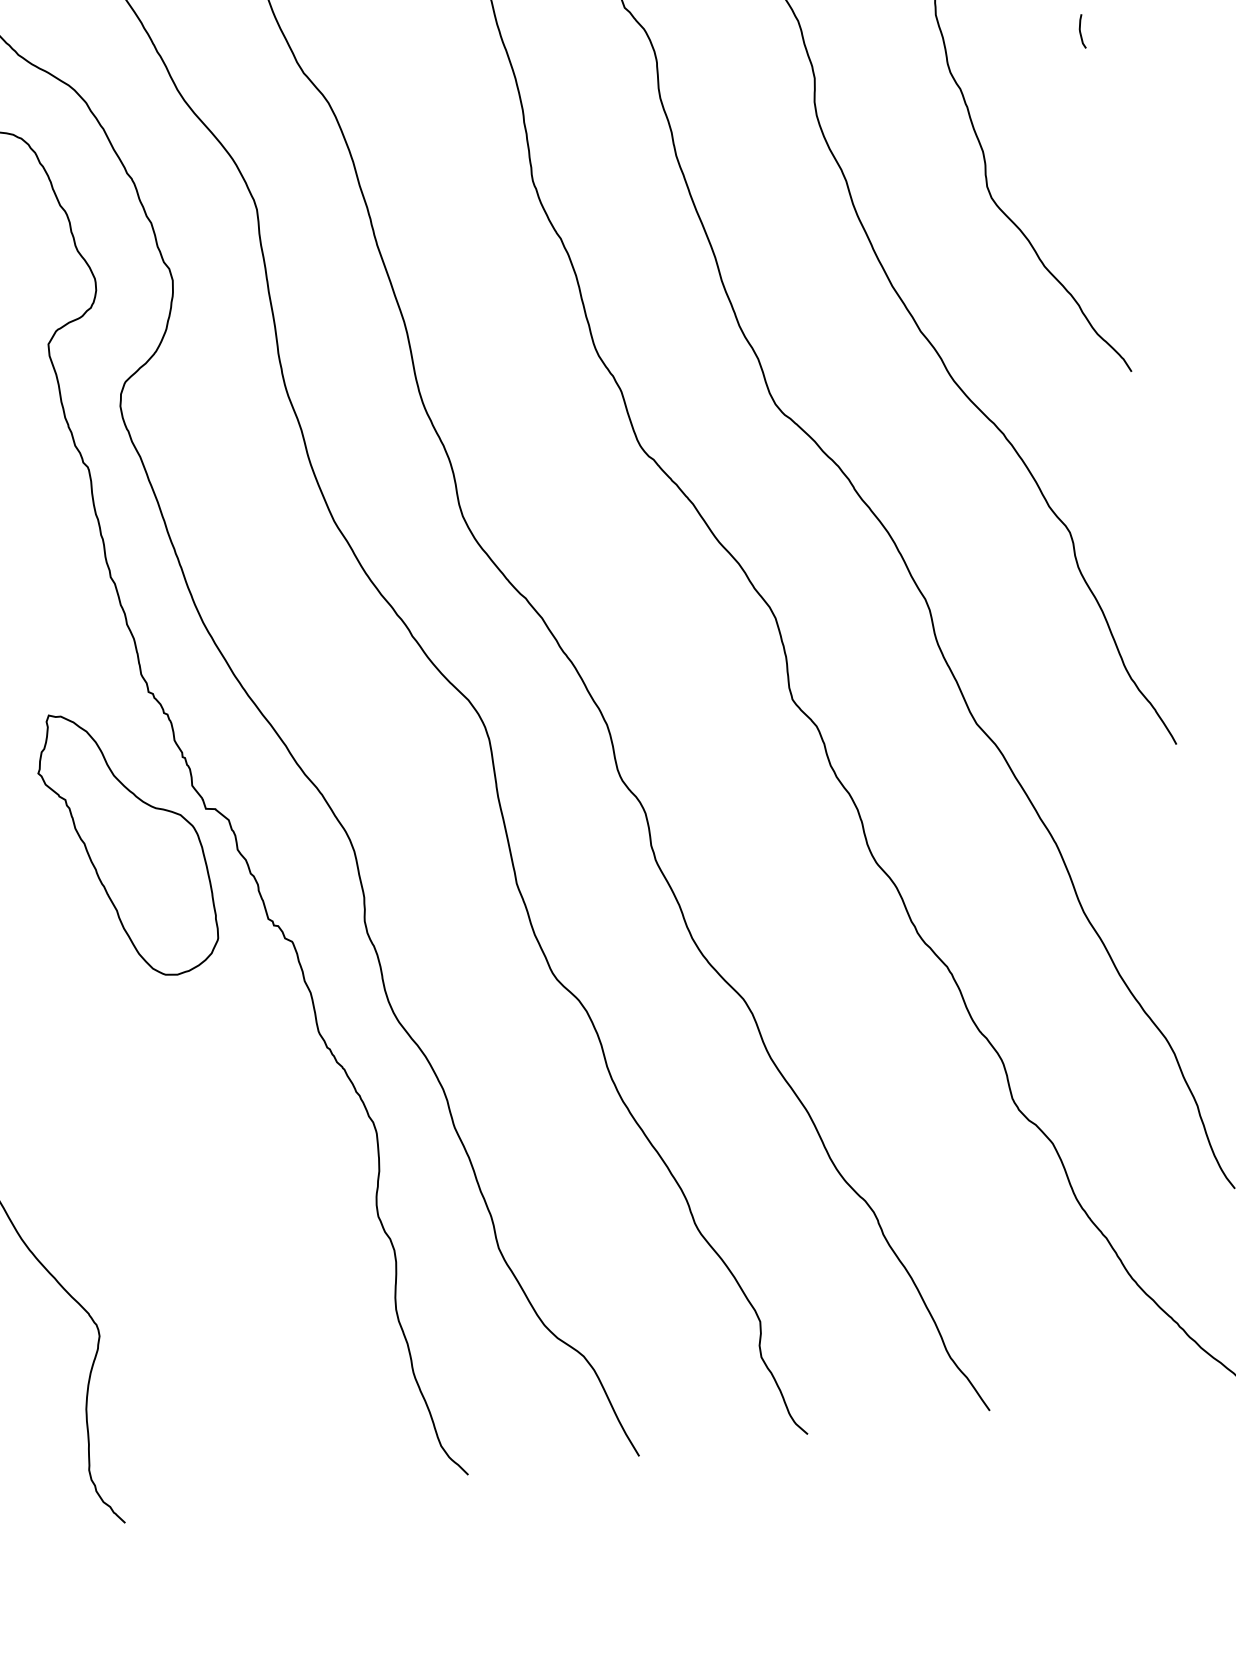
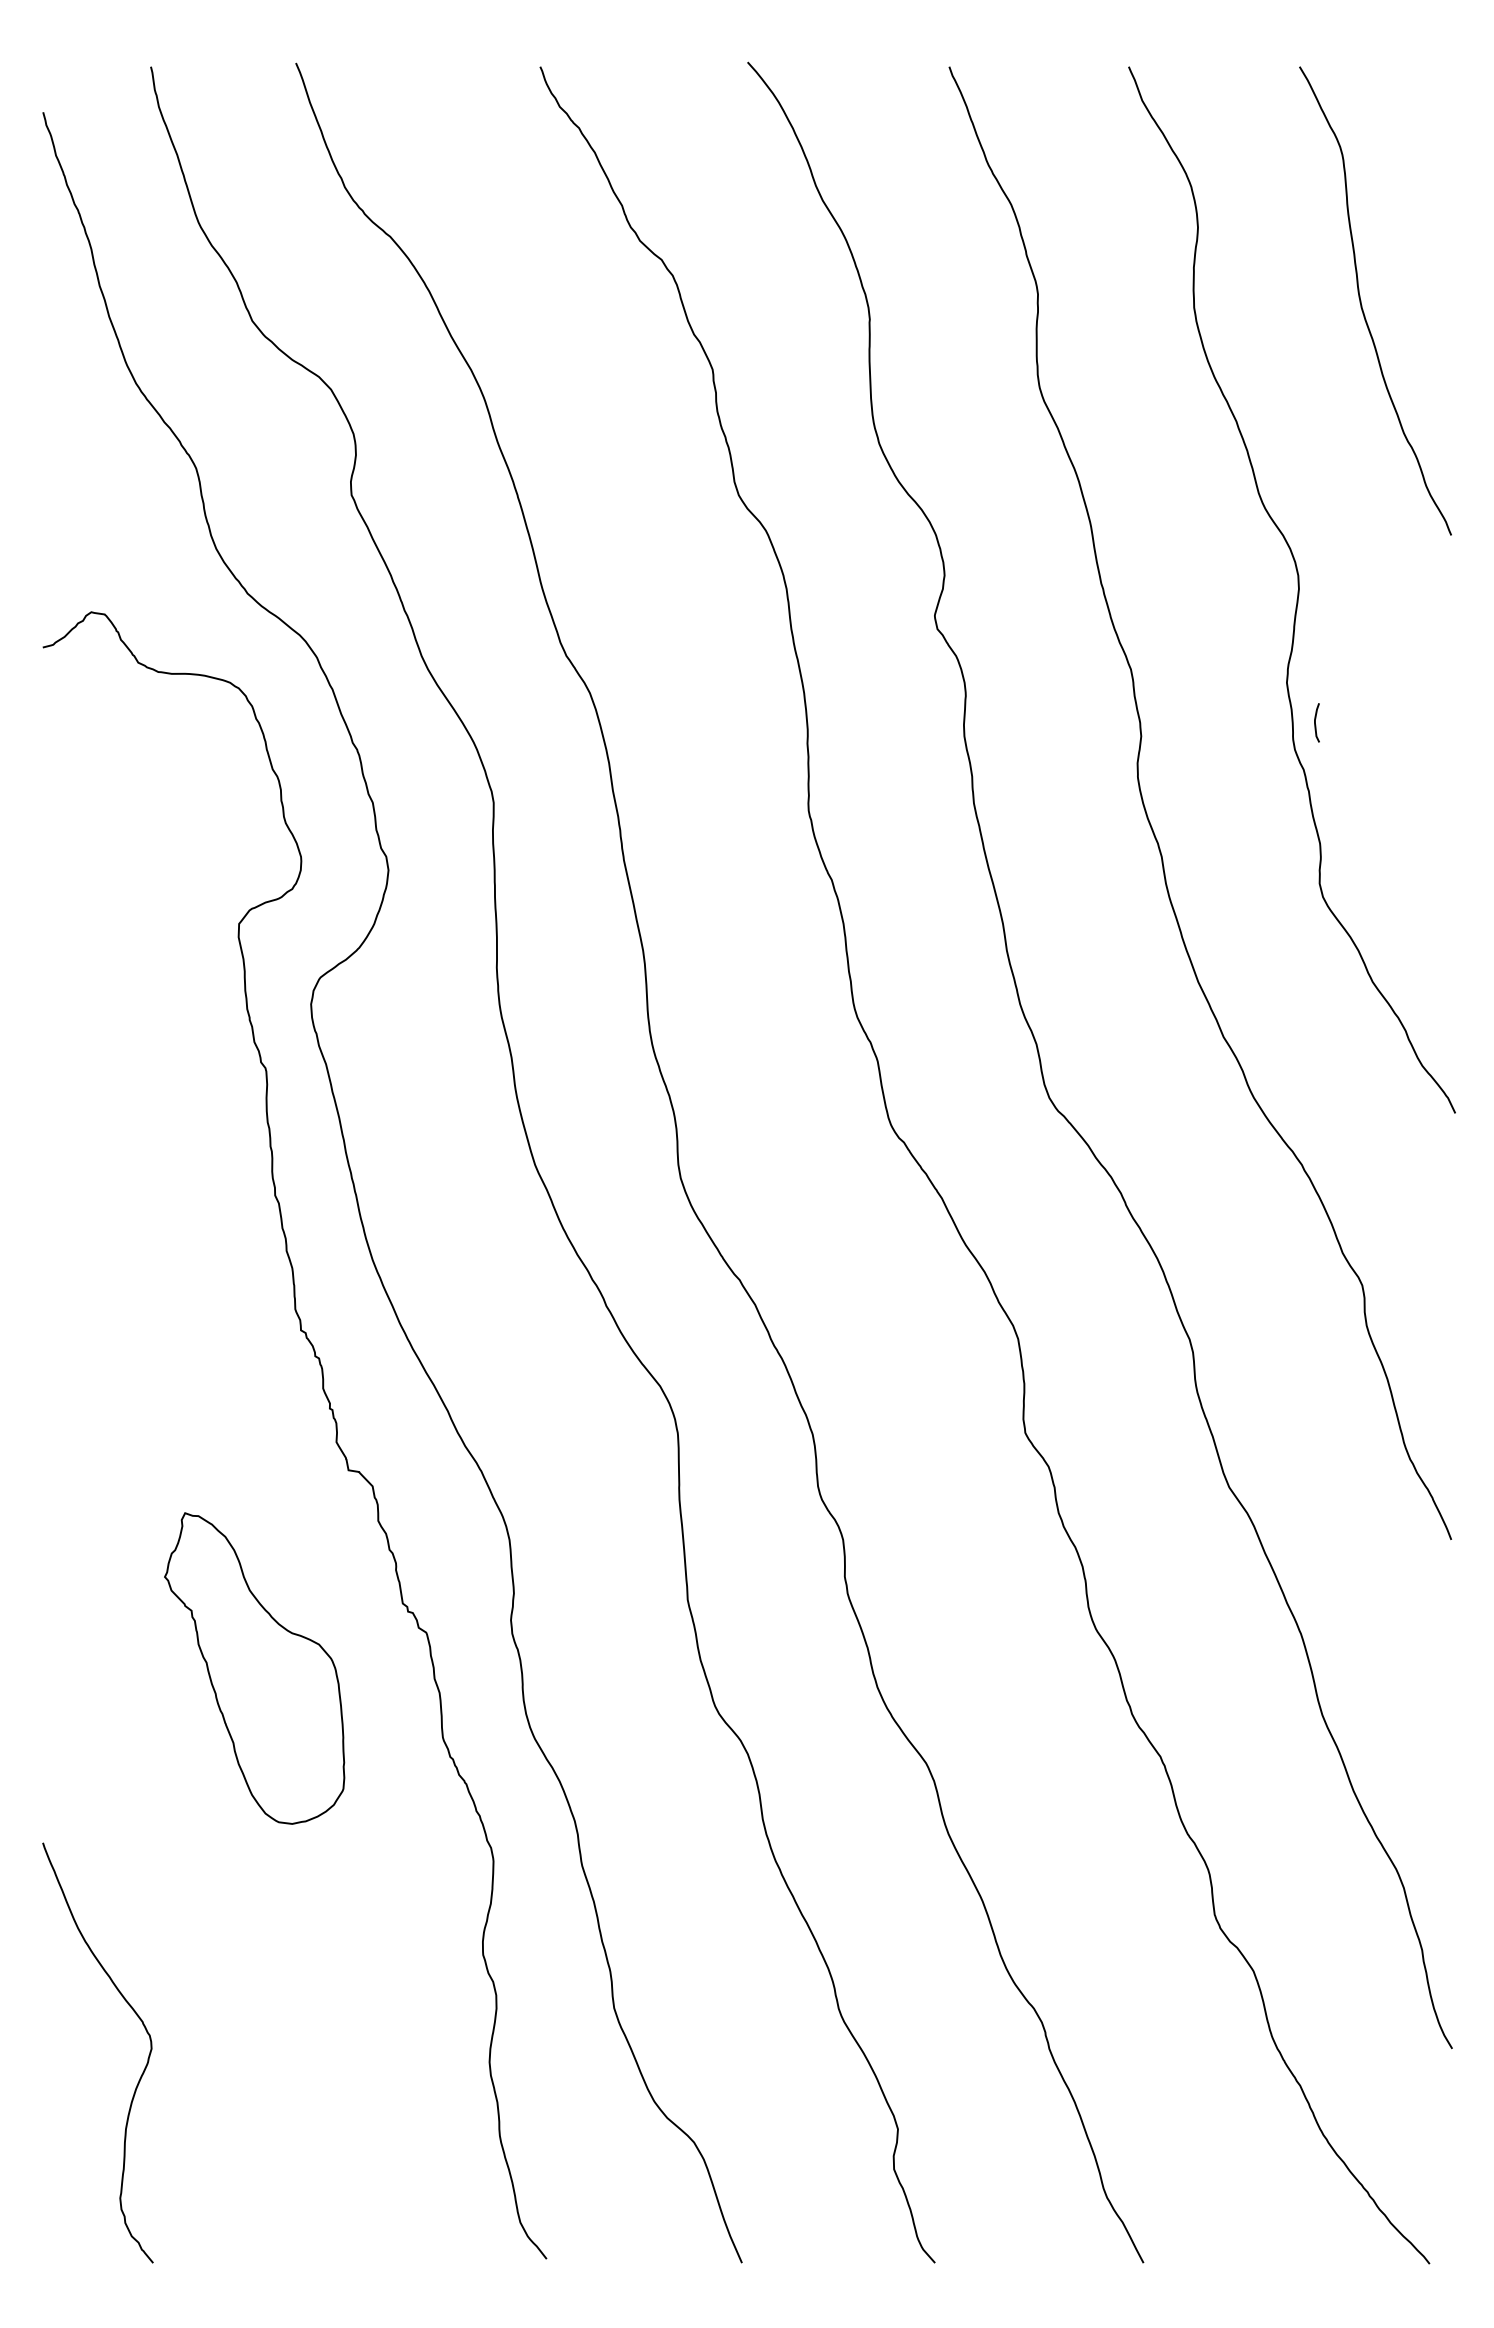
curve: (1080, 31) -> (1315, 722), moved
part: (126, 843) -> (254, 1668), moved

